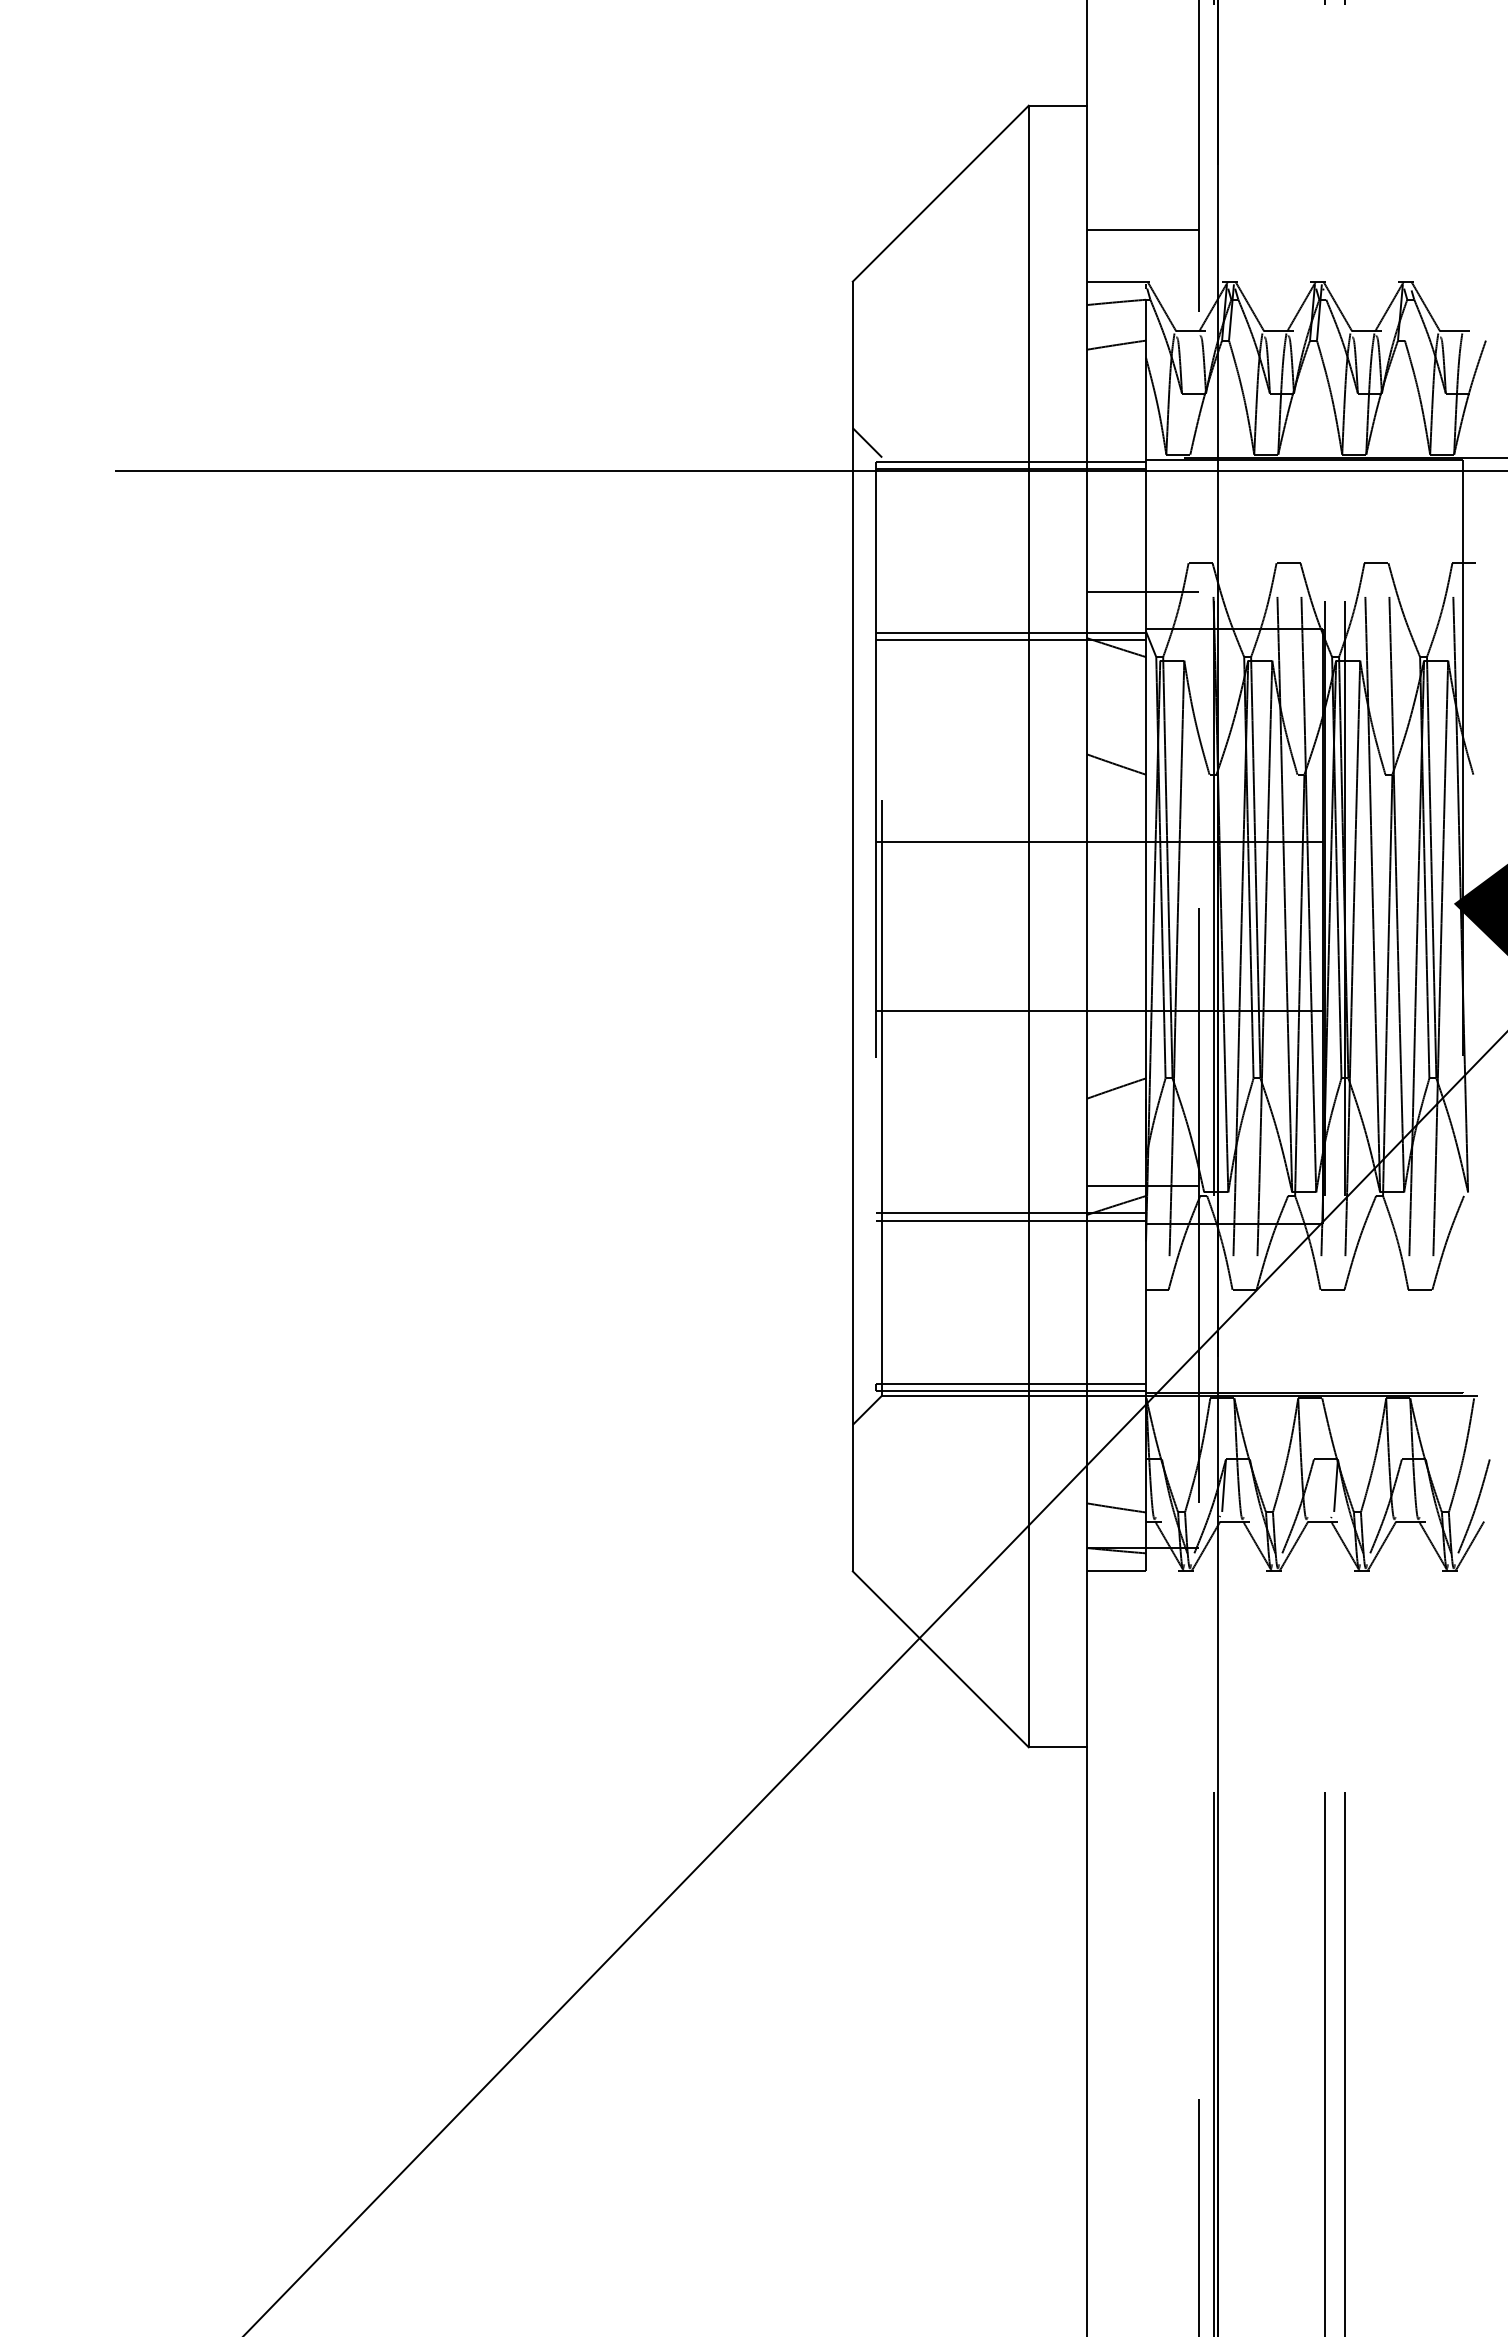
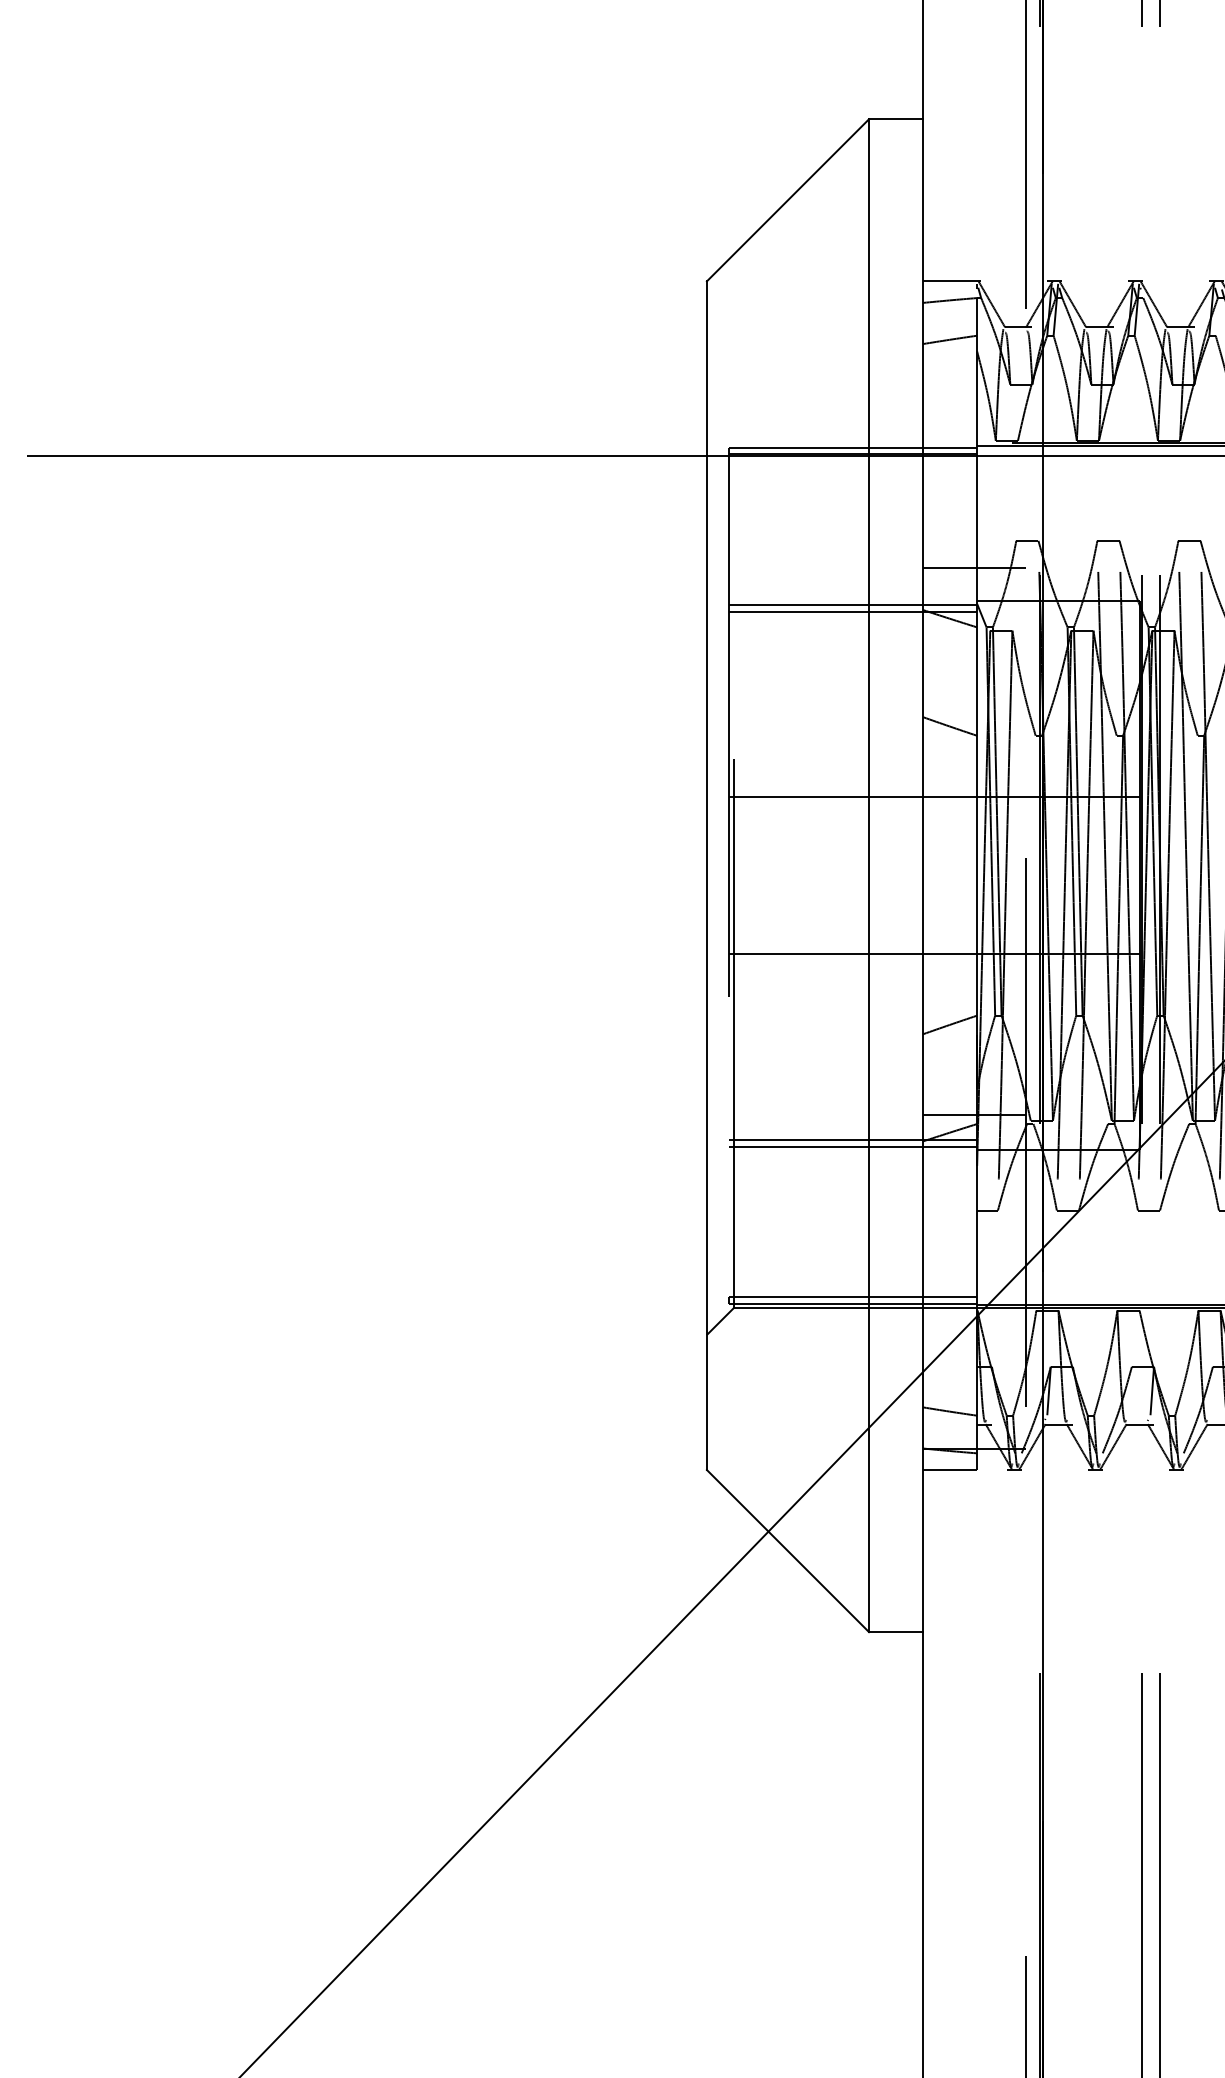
line: (1142, 230) -> (973, 234), removed
line: (867, 442) -> (720, 429), removed

